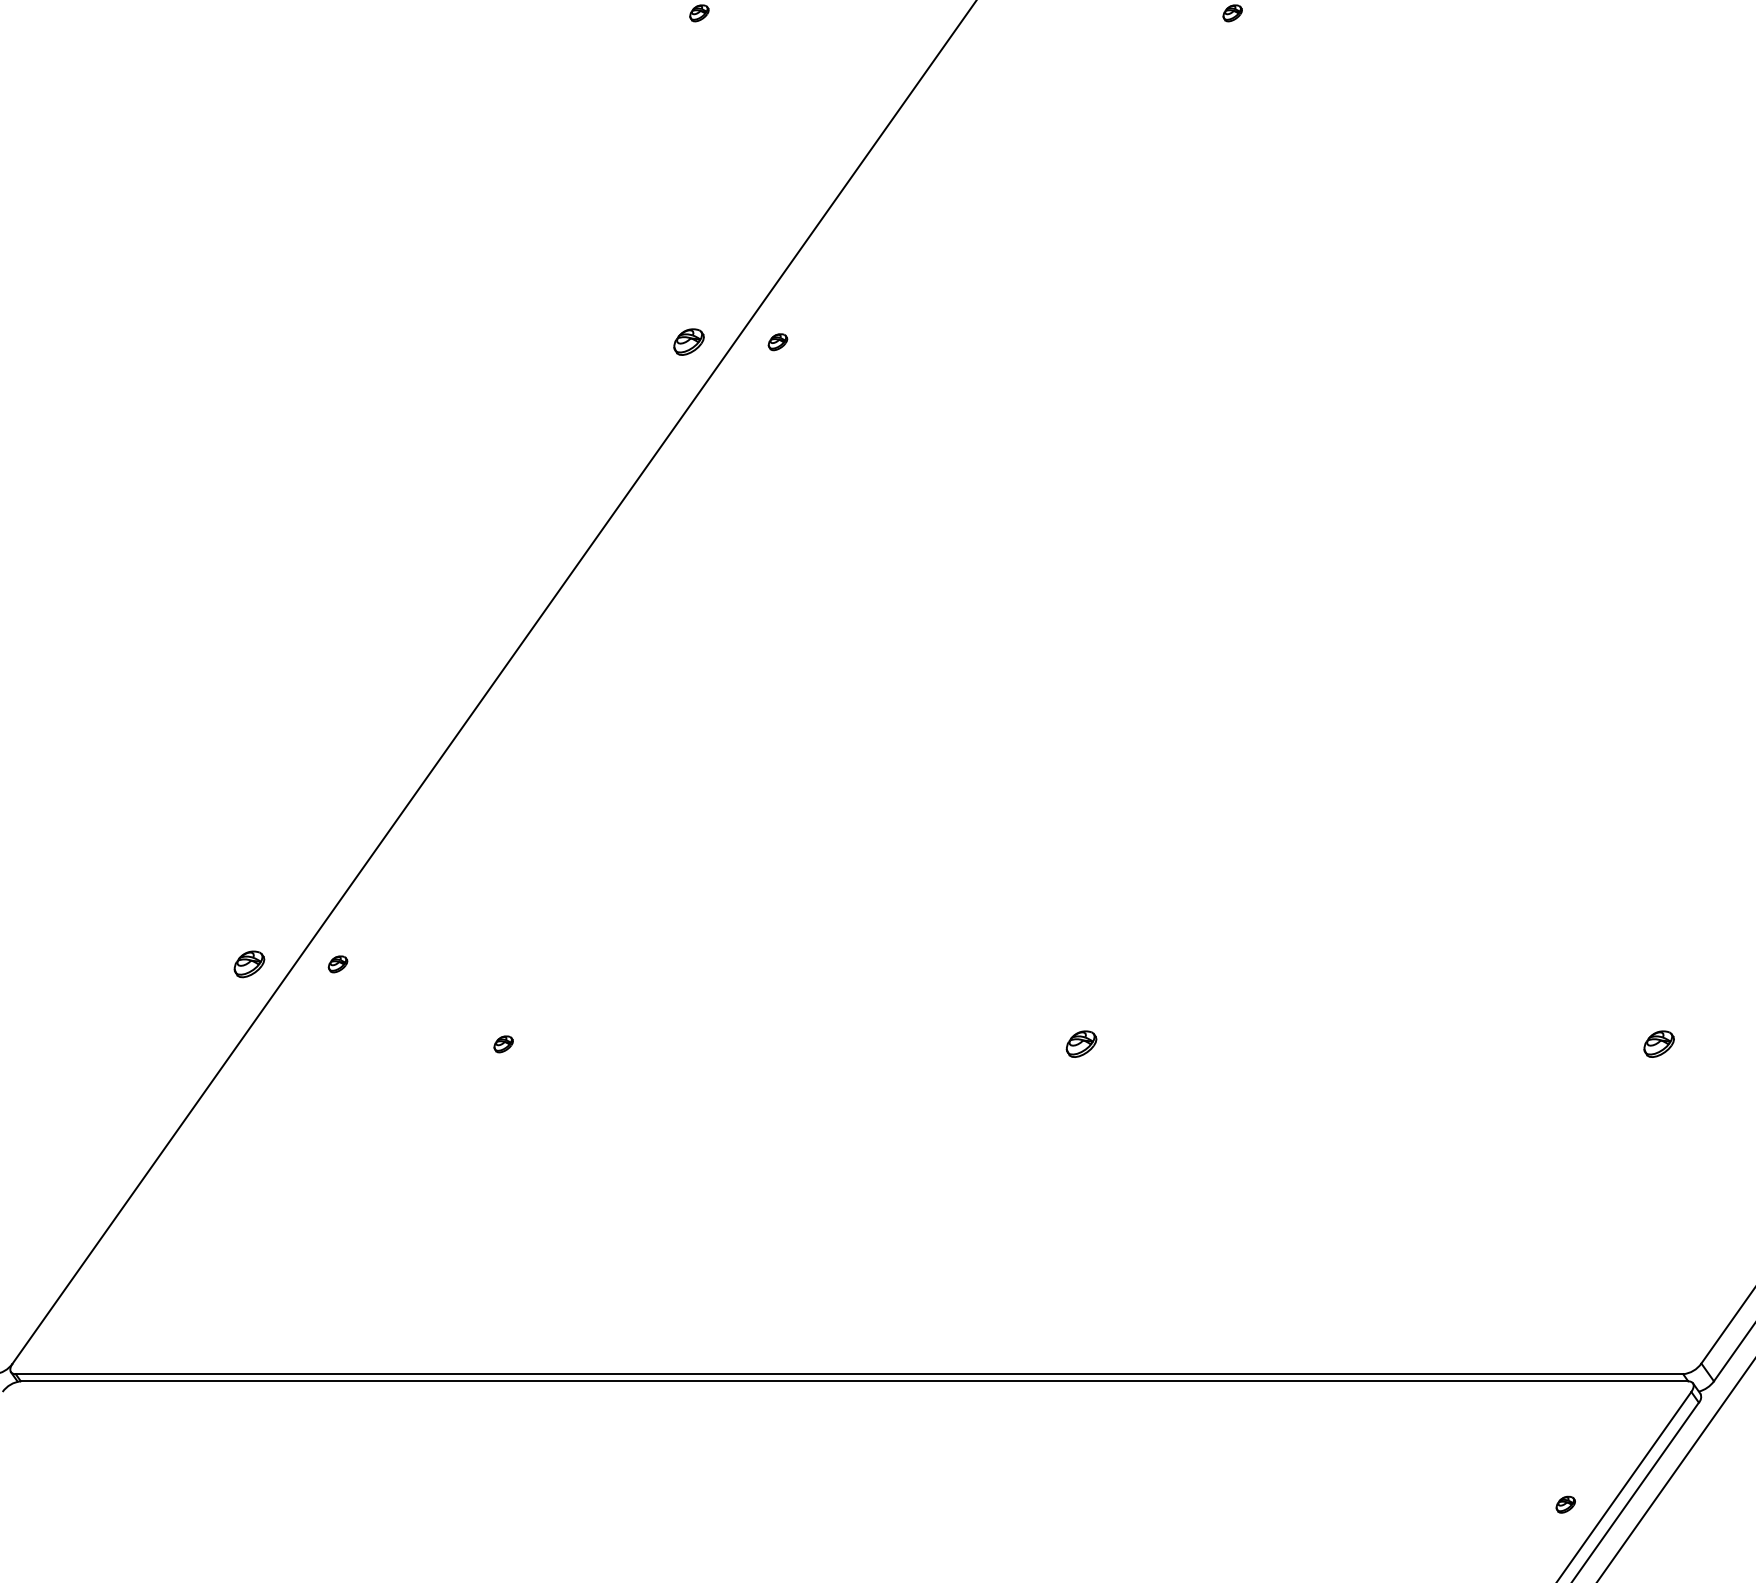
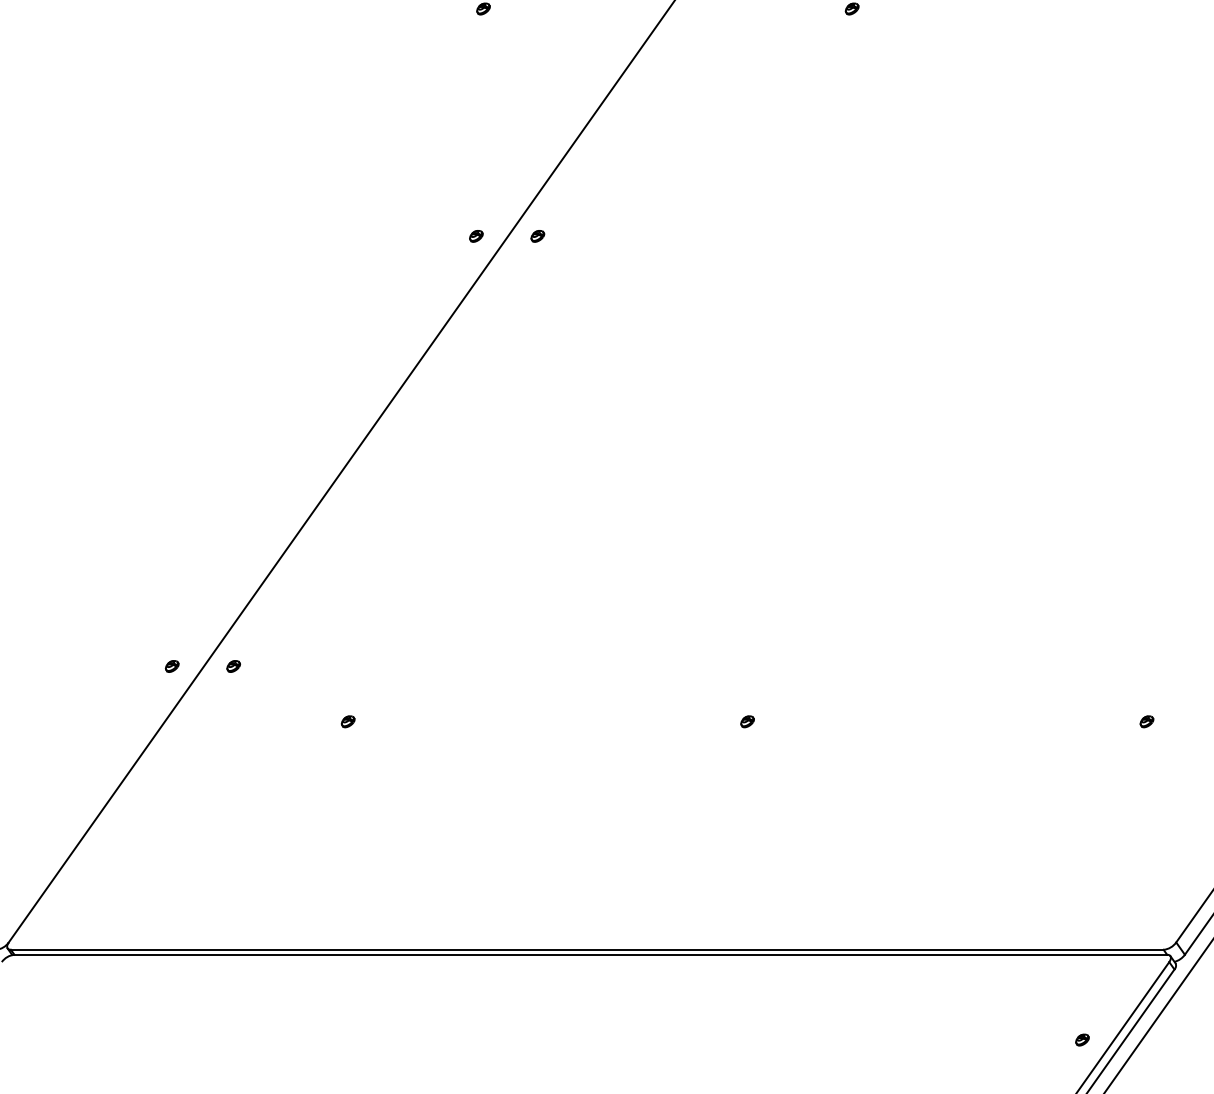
part: (689, 342) -> (476, 236), size x0.62
part: (248, 964) -> (171, 666), size x0.62
part: (1081, 1043) -> (747, 721), size x0.62
part: (1658, 1043) -> (1146, 721), size x0.62

